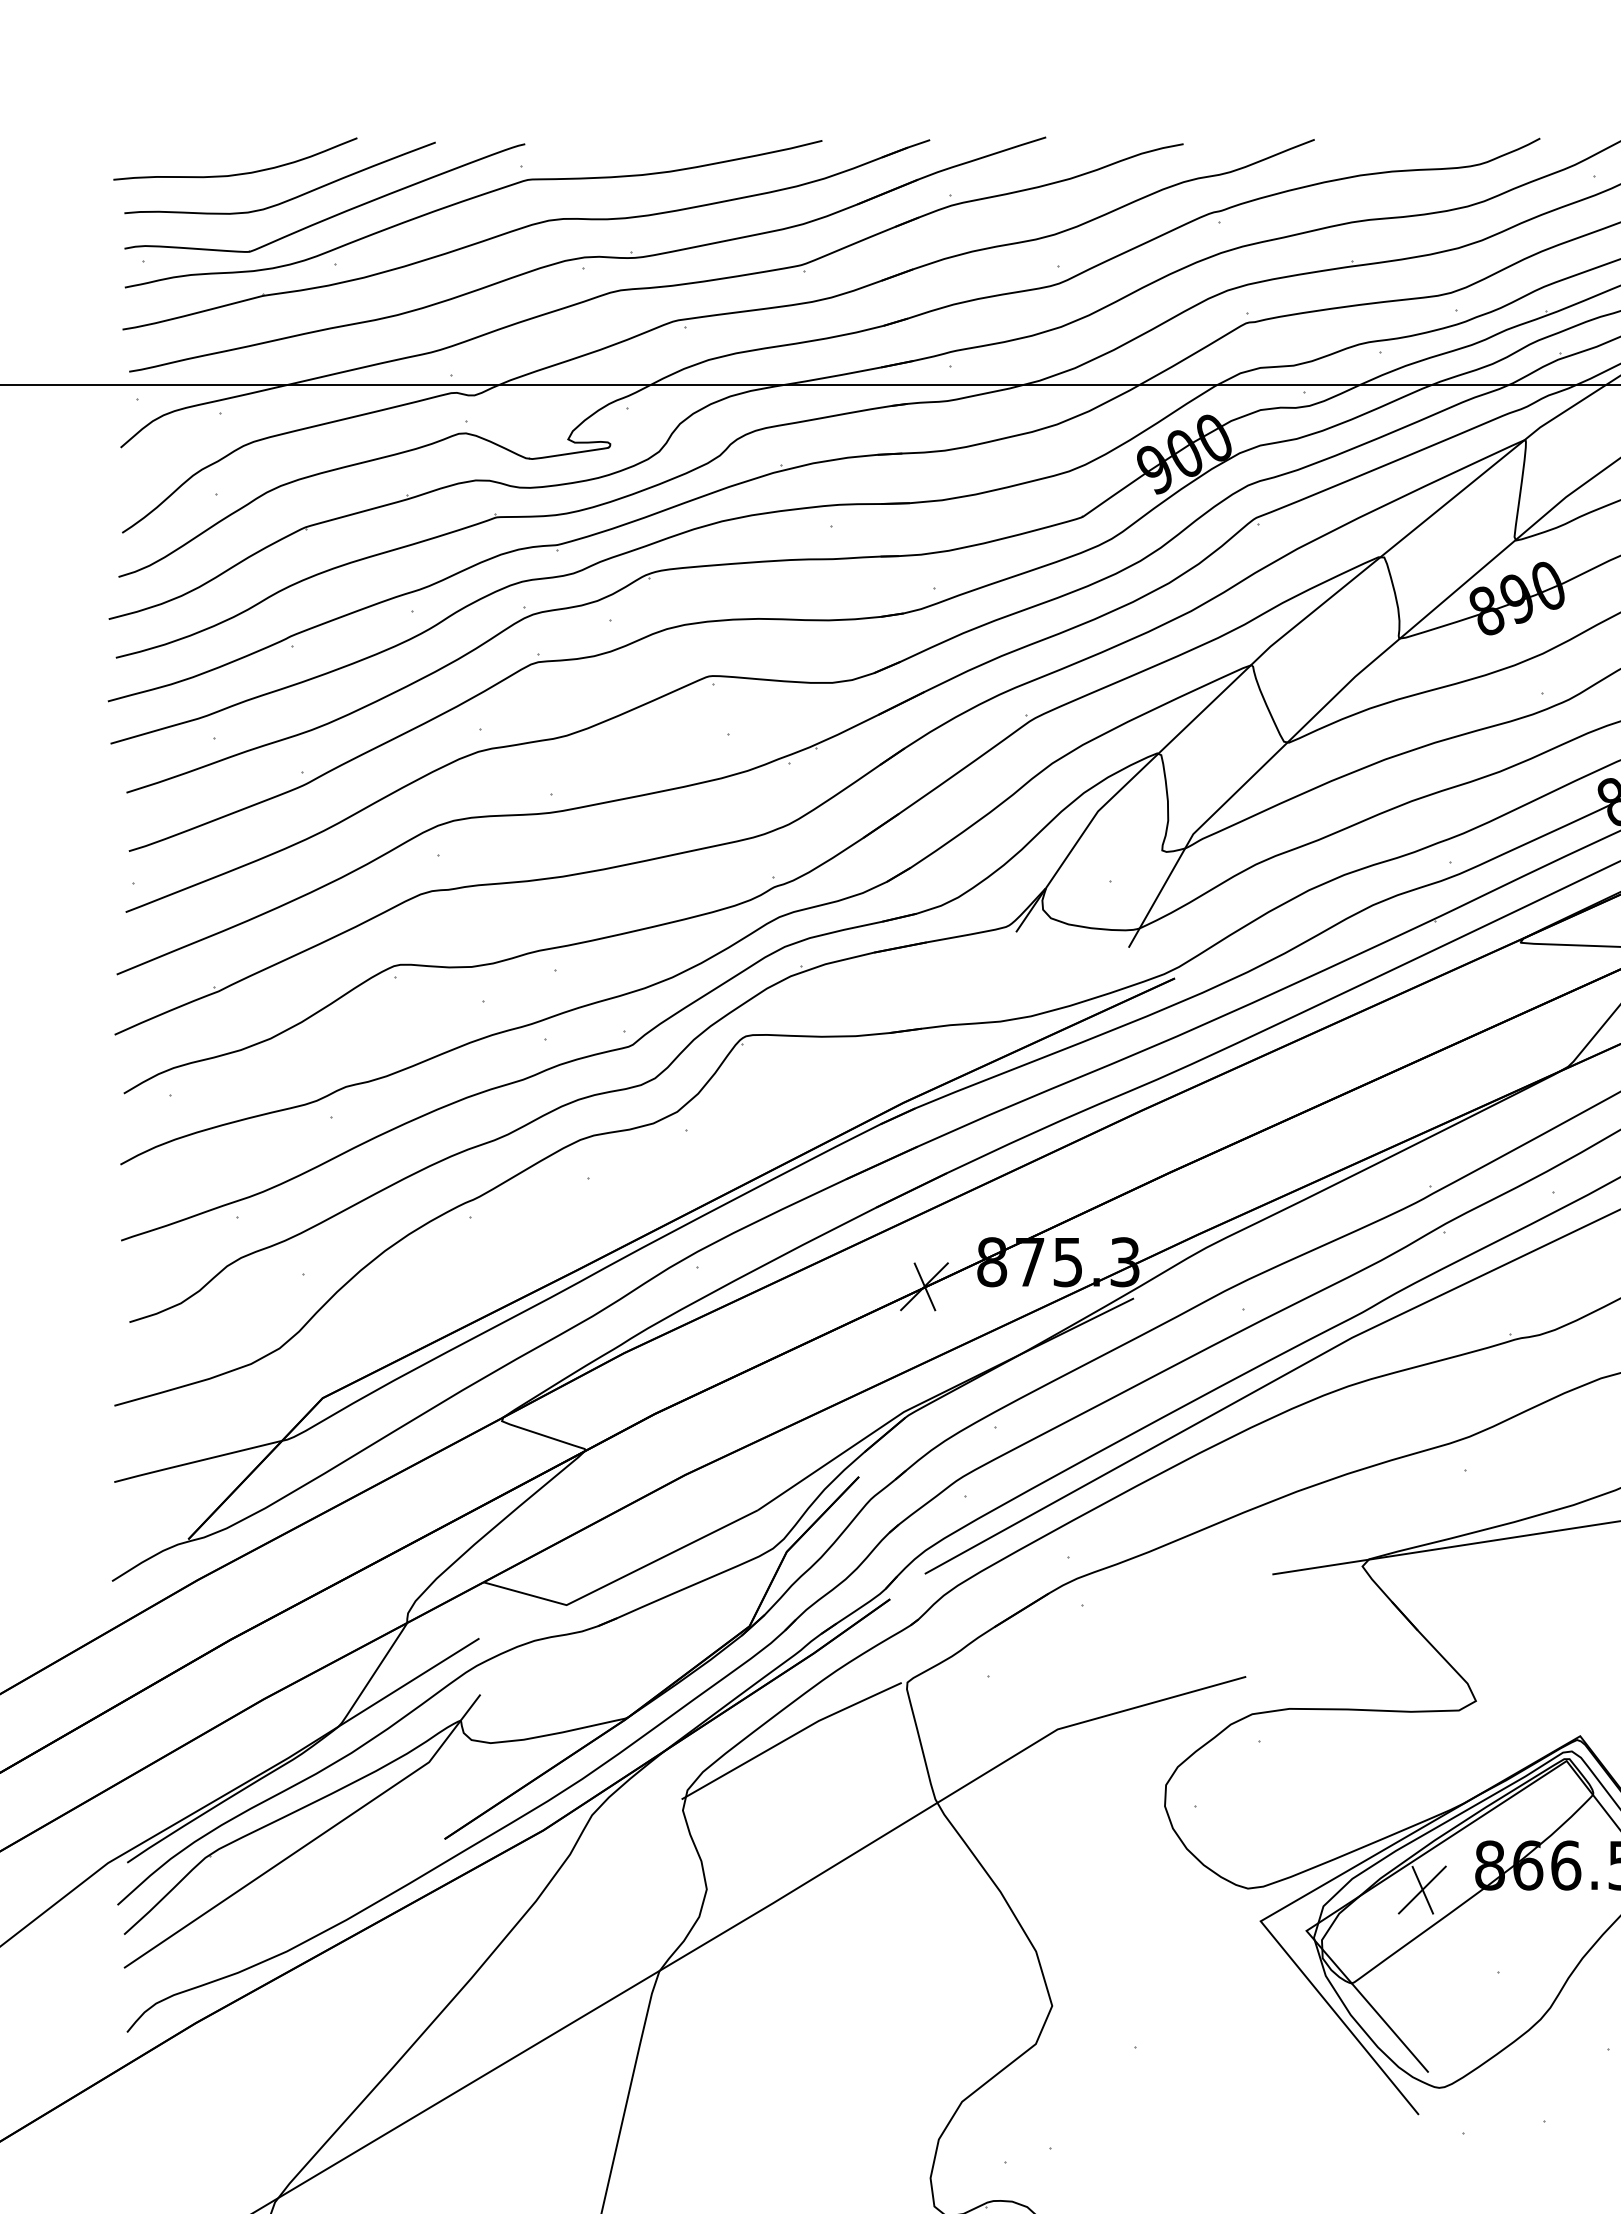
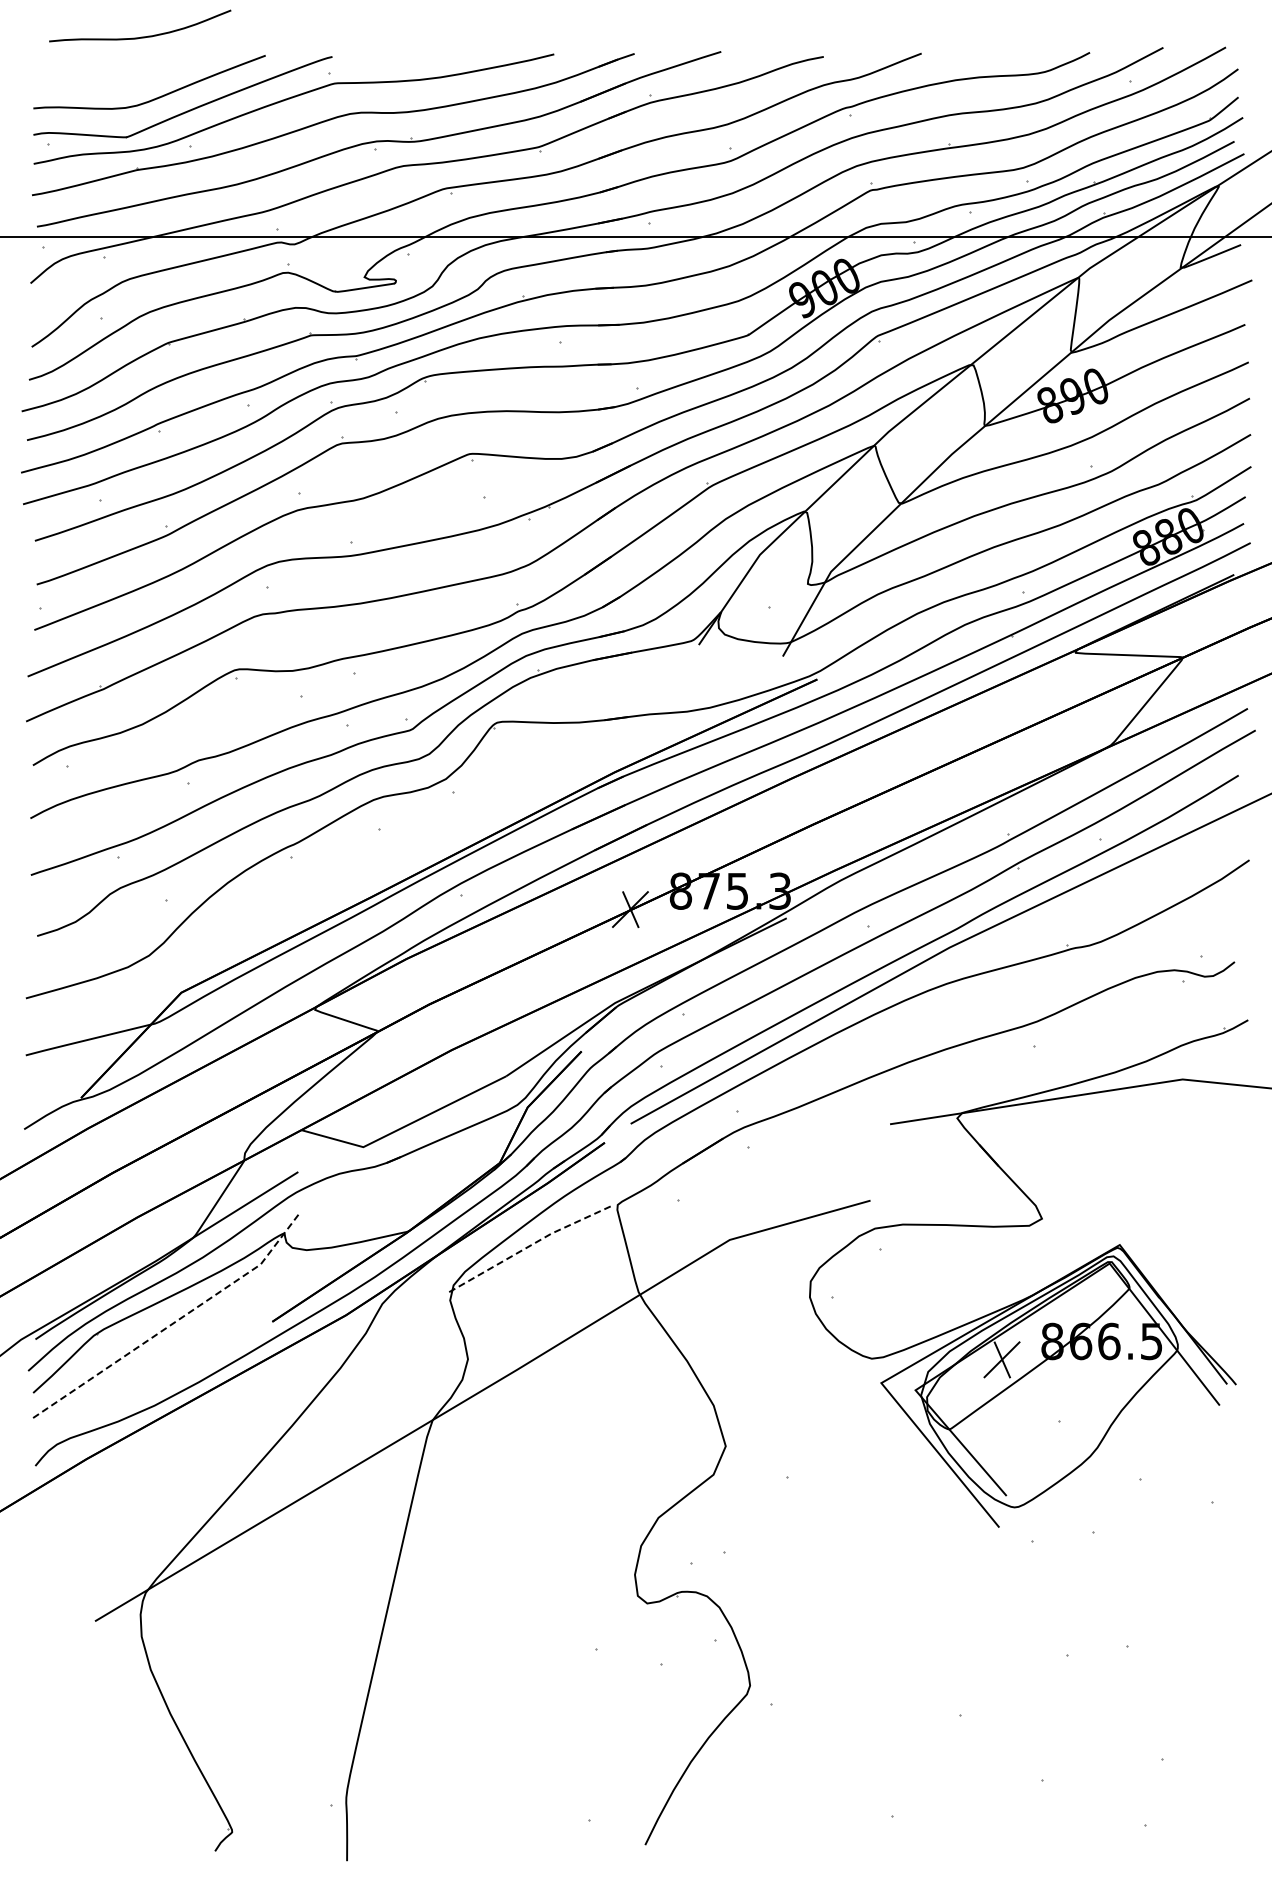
curve: (237, 173) -> (141, 36), moved
line: (790, 1736) -> (530, 1245), solid -> dashed
line: (312, 1841) -> (173, 1323), solid -> dashed

